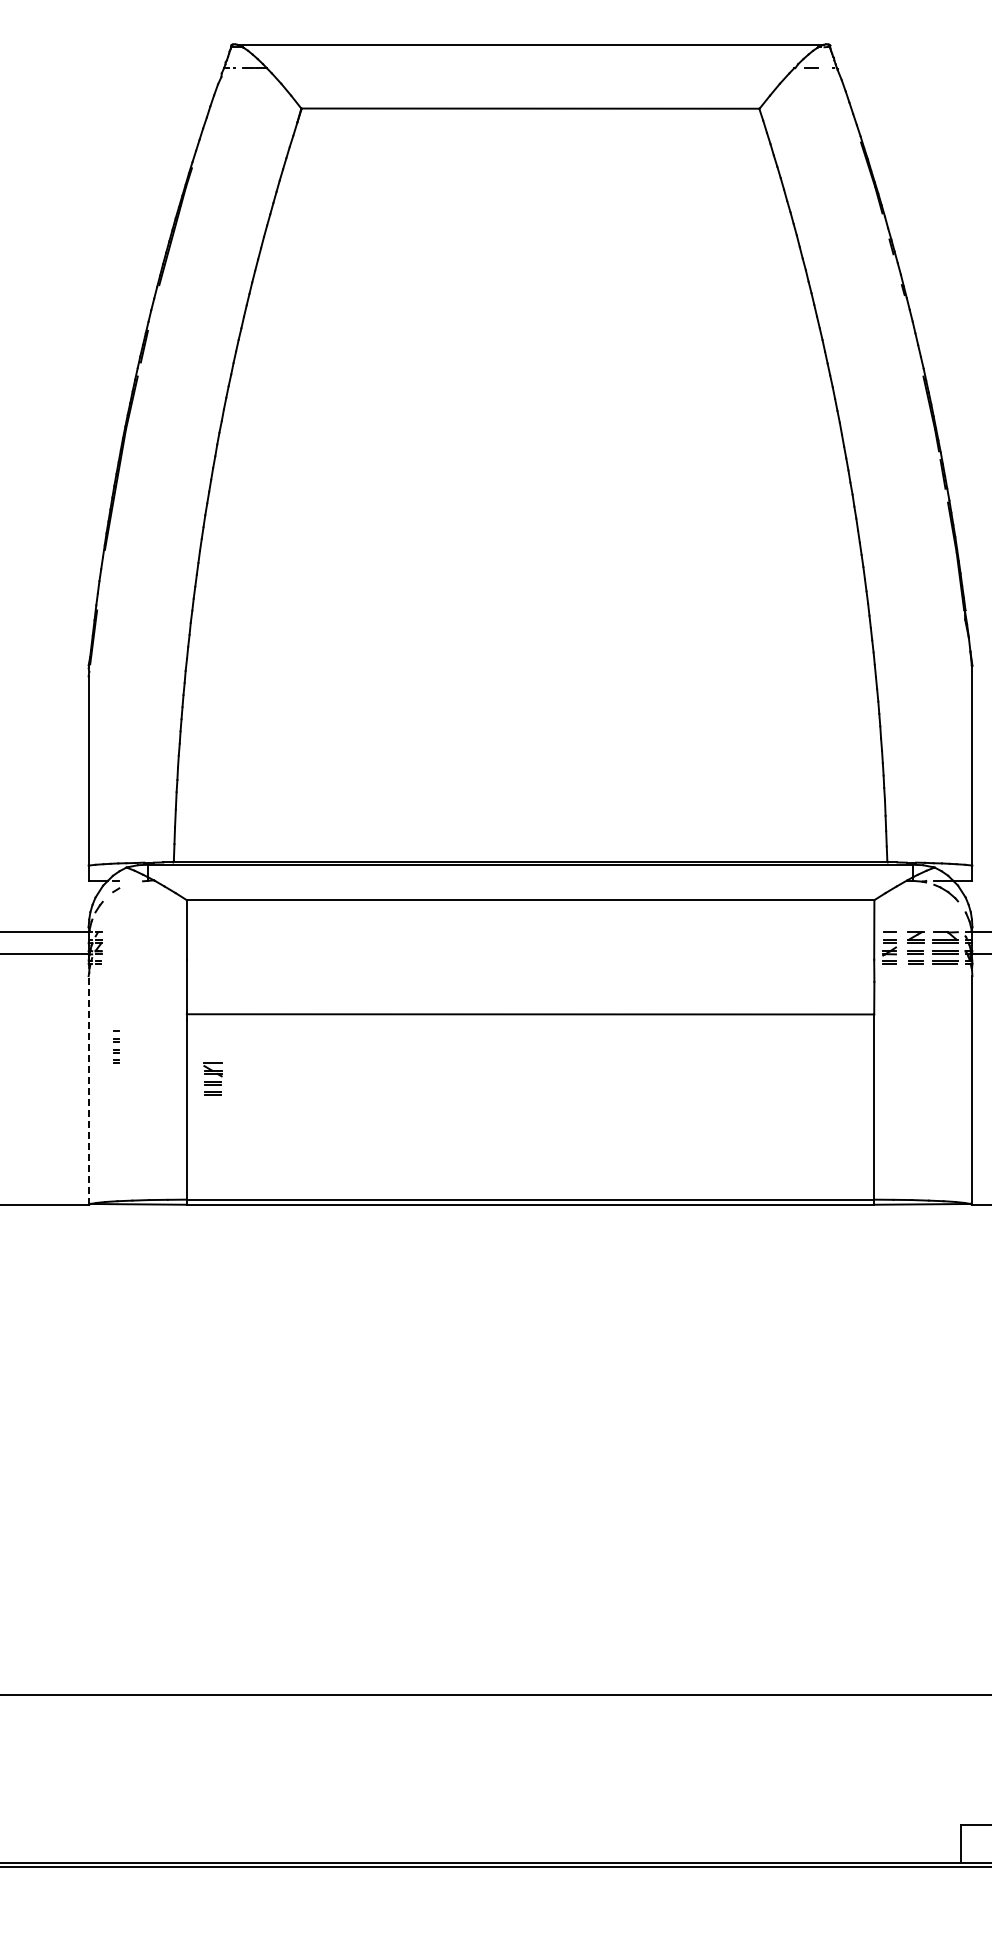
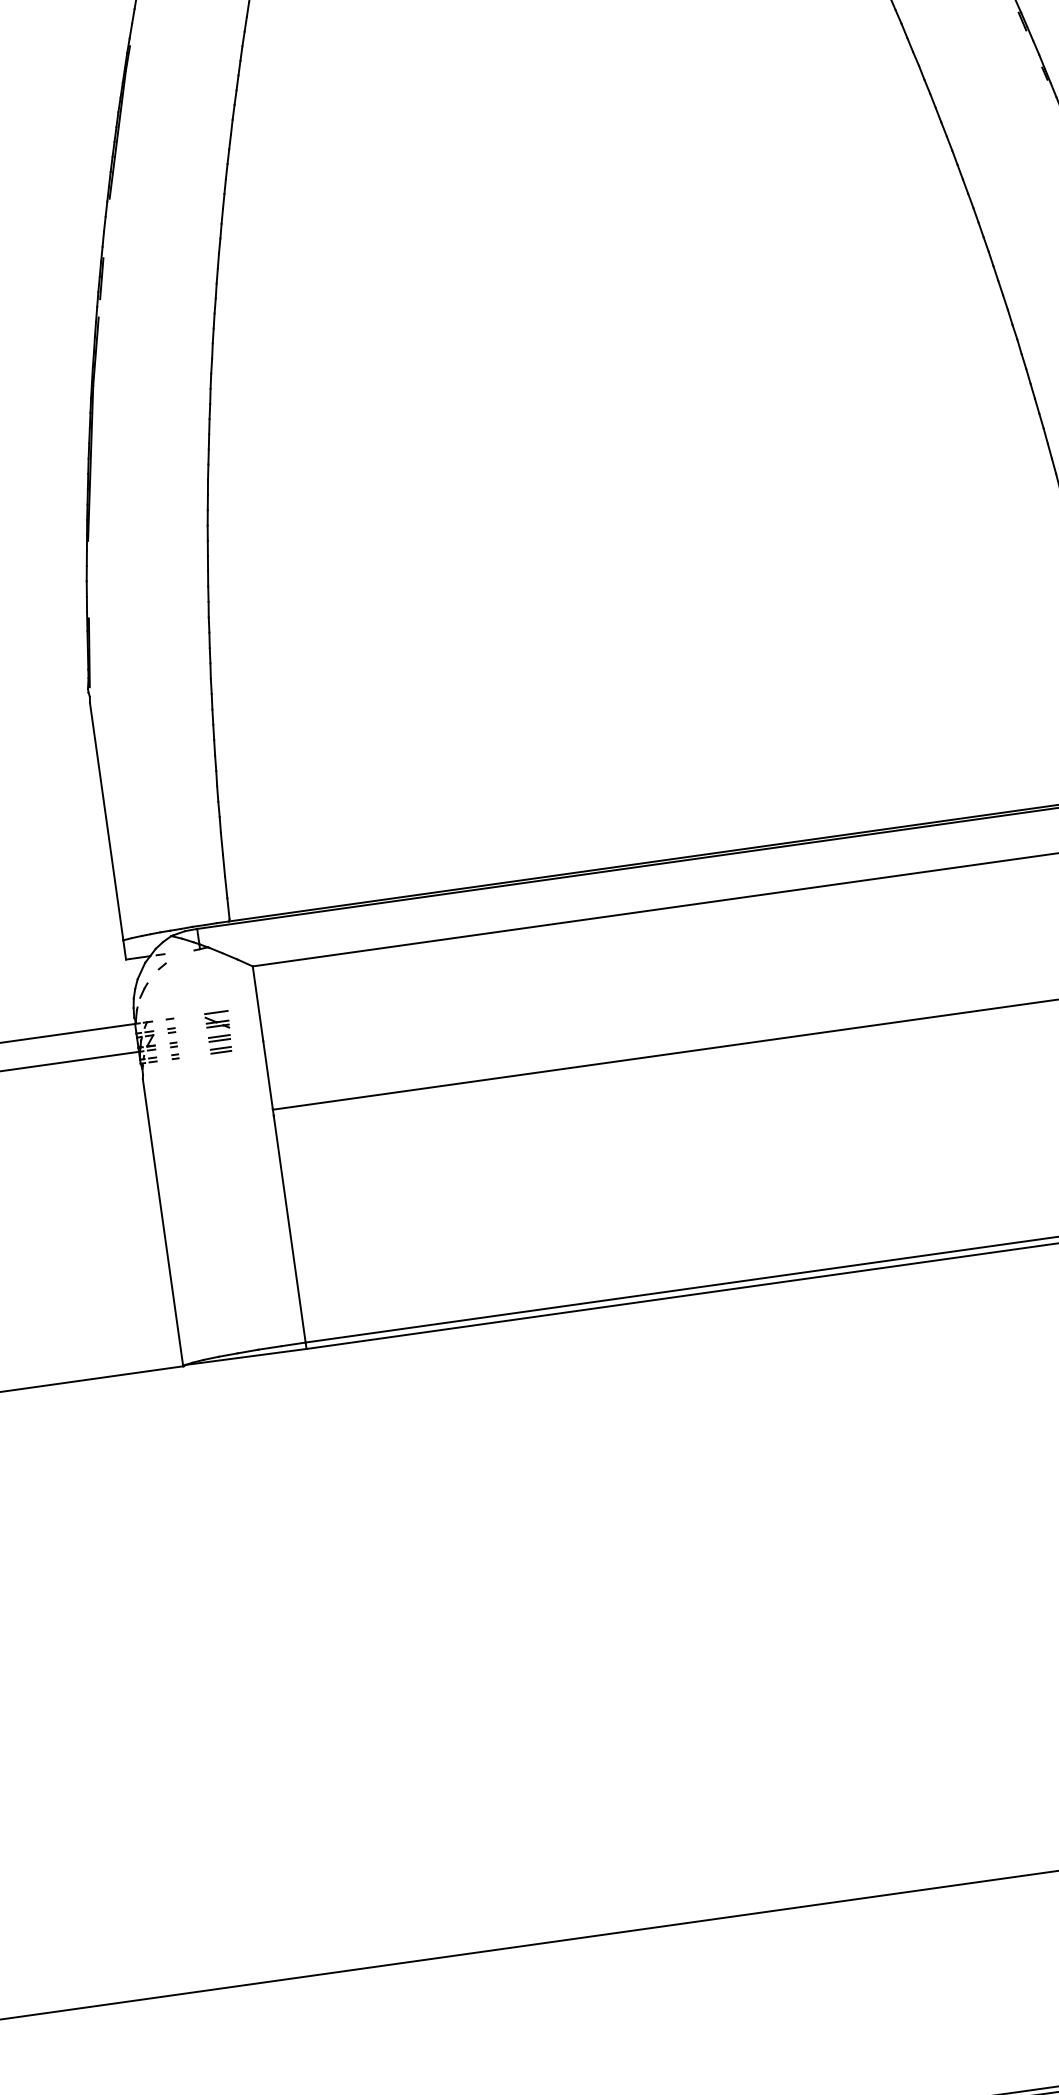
part: (116, 1046) -> (172, 1038), moved
part: (212, 1078) -> (218, 1031), moved
line: (88, 1089) -> (162, 1221), dashed -> solid

